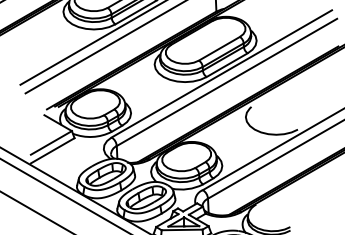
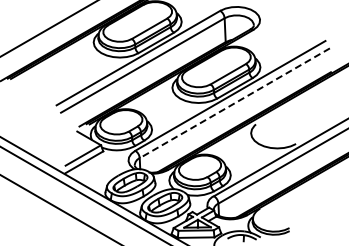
line: (226, 82) -> (234, 103), solid -> dashed

